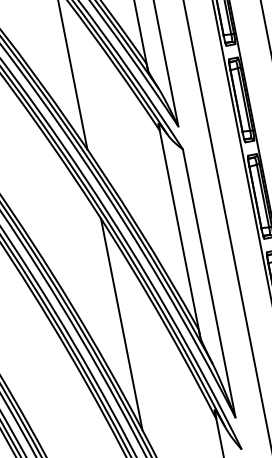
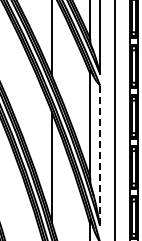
line: (210, 285) -> (100, 156), solid -> dashed

